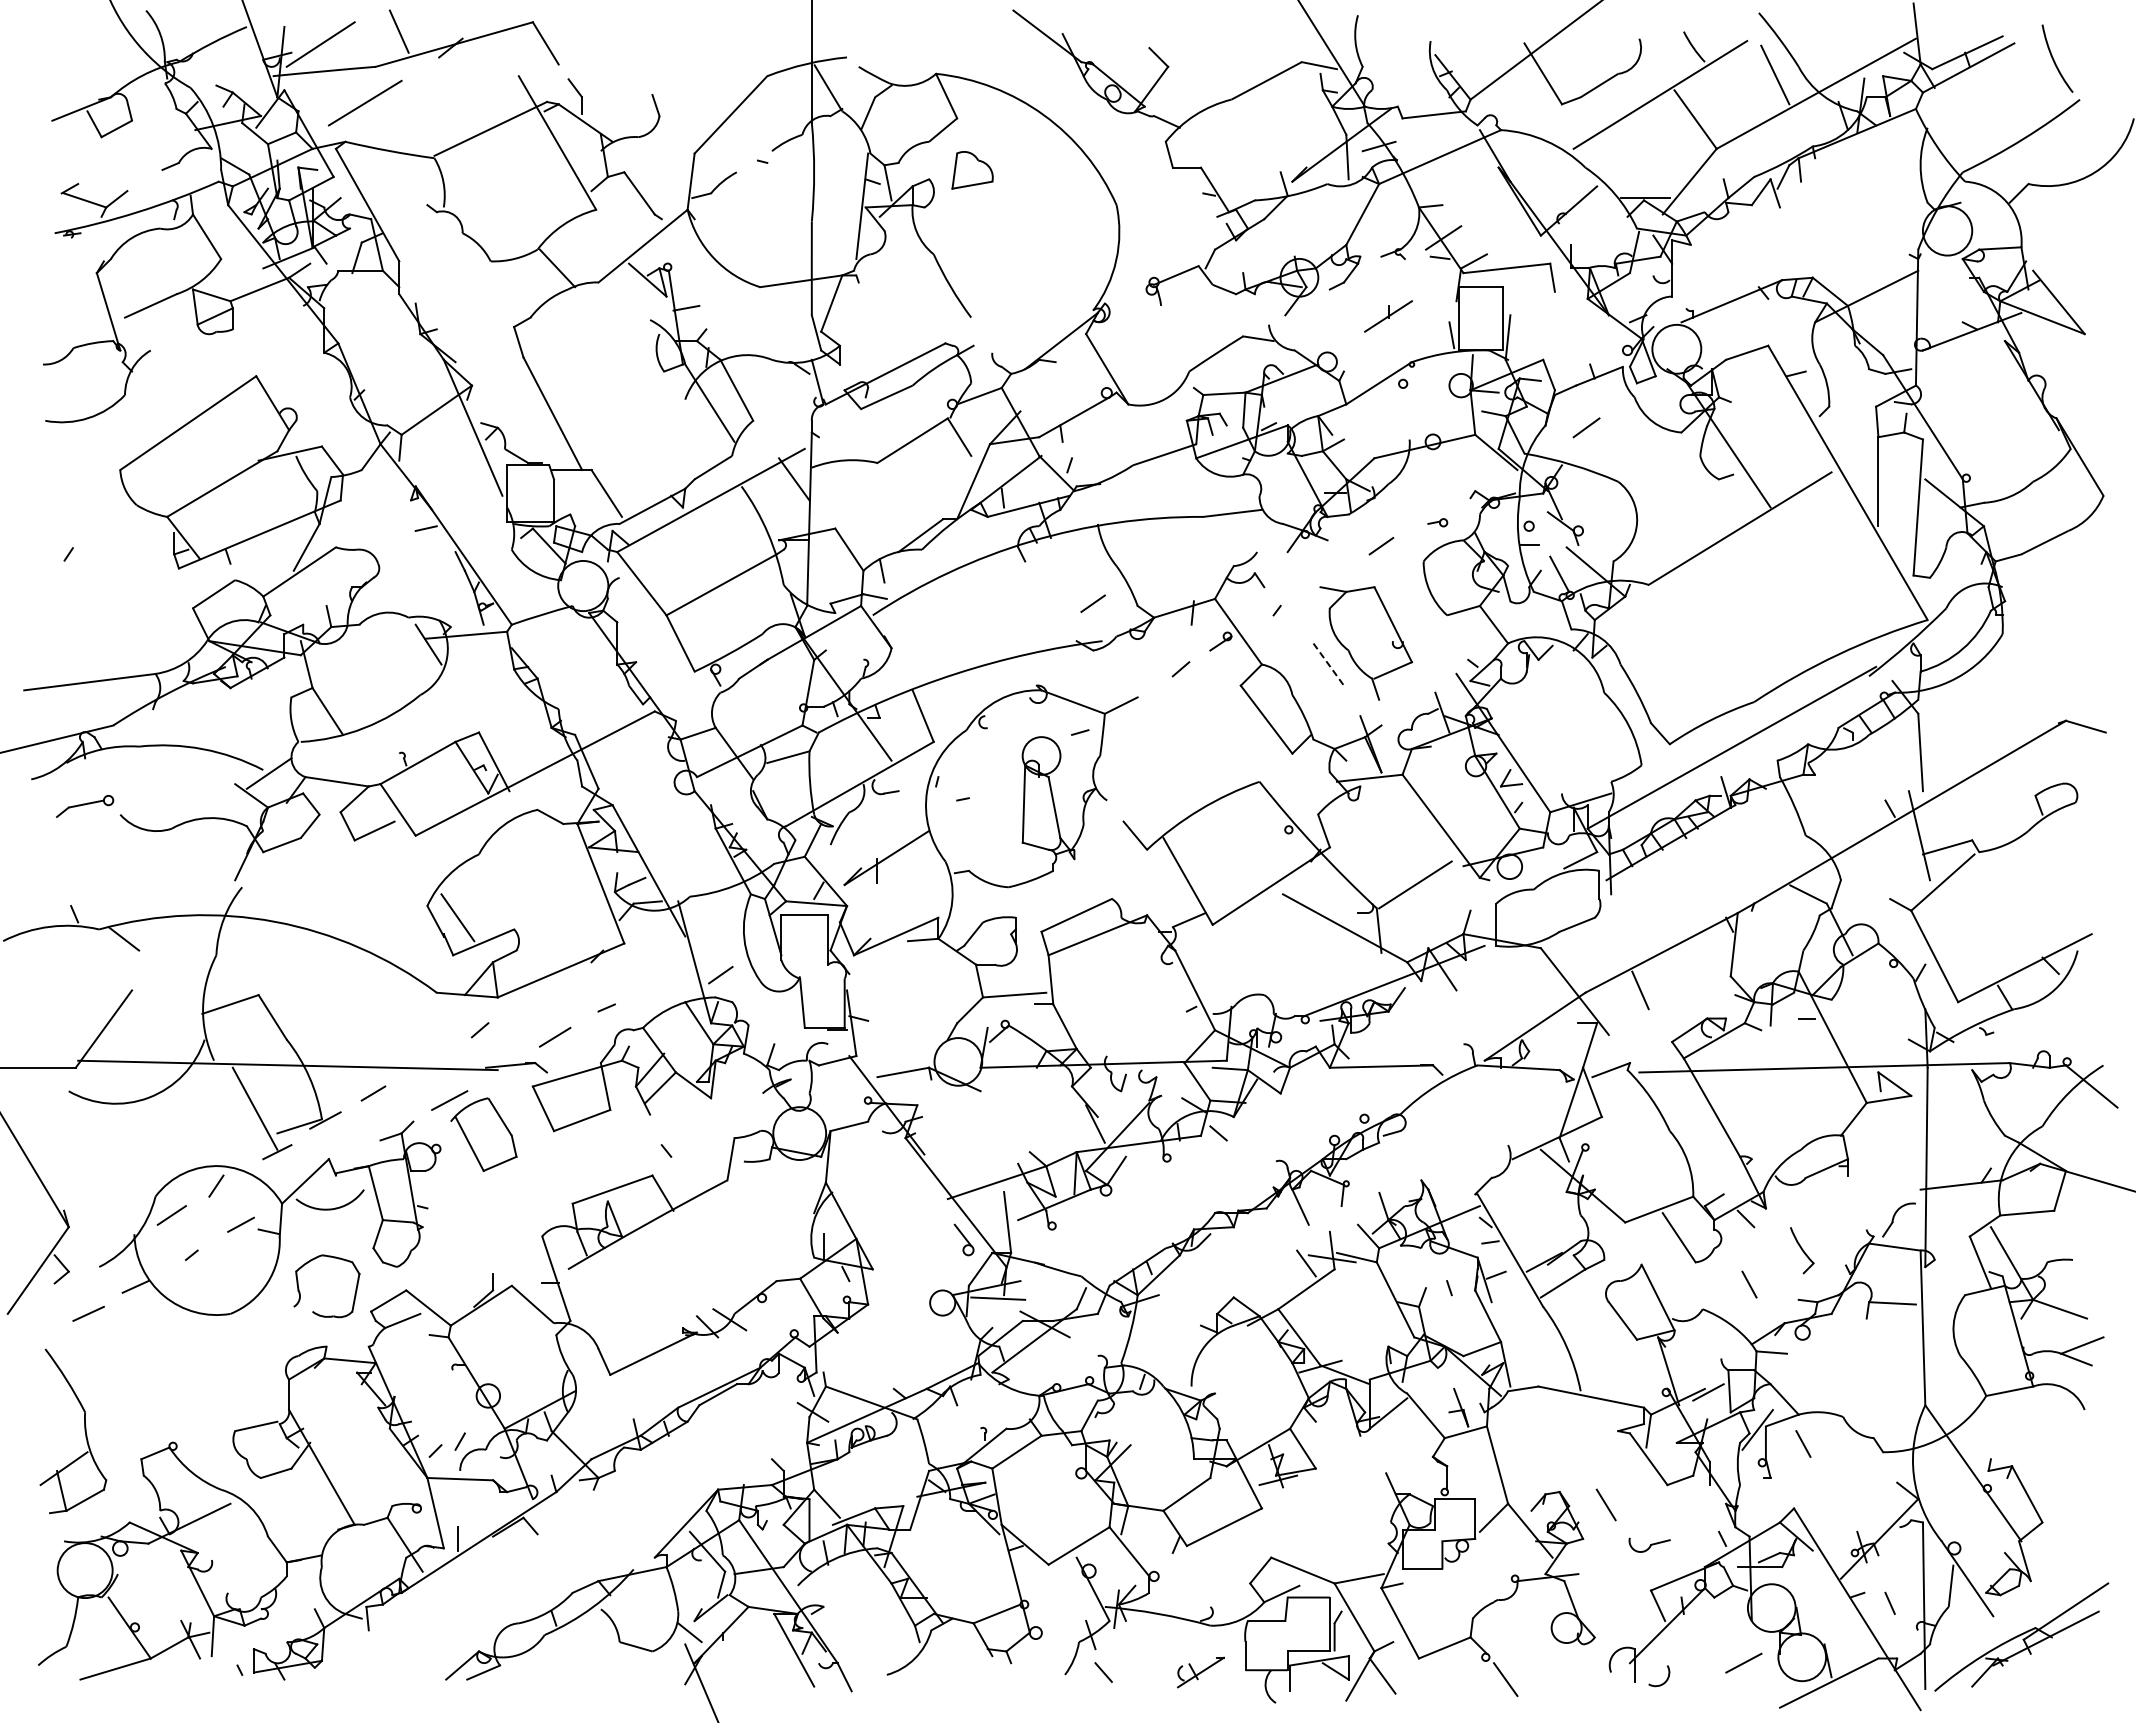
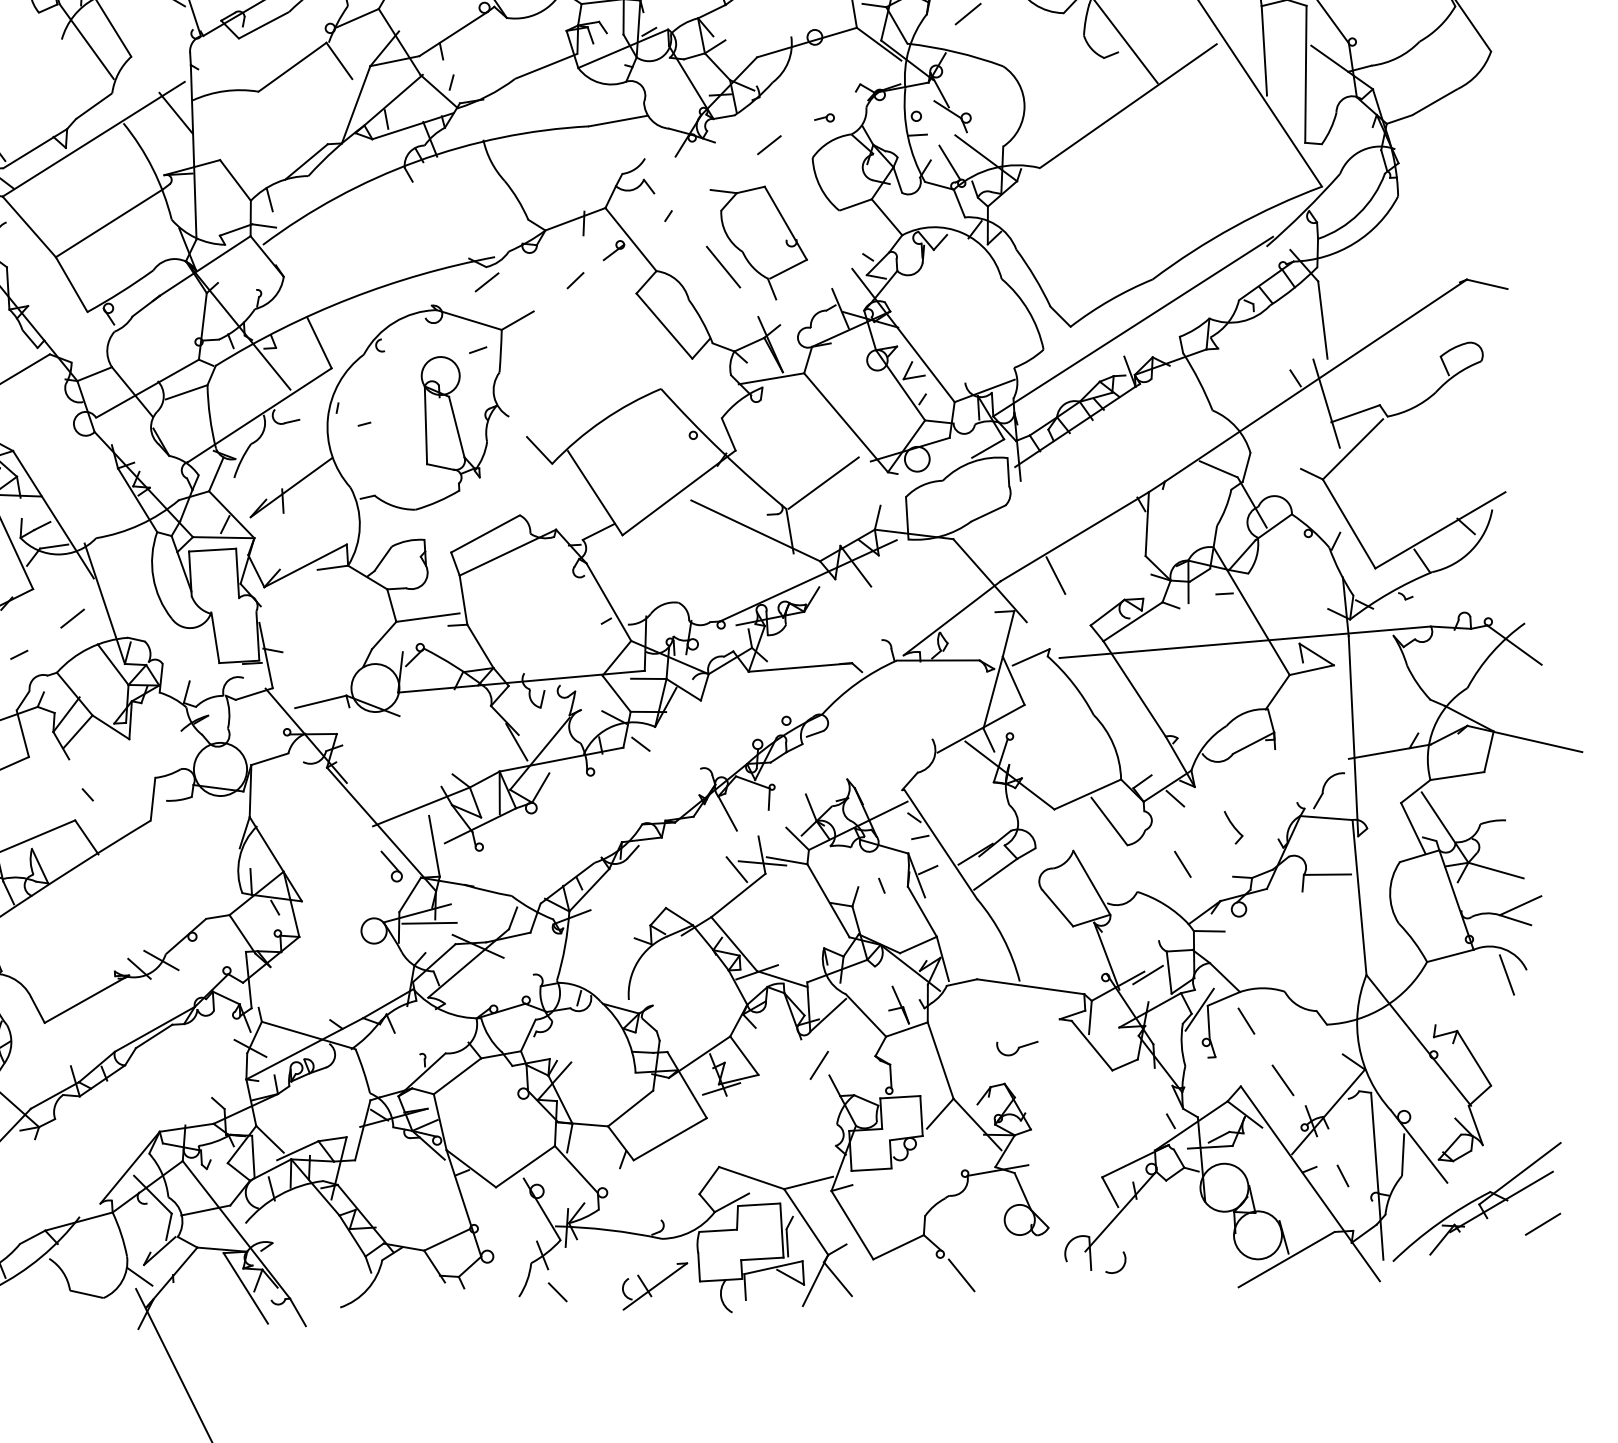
line: (1092, 603) -> (486, 282), moved
line: (1329, 664) -> (724, 267), dashed -> solid
line: (720, 974) -> (72, 618), moved
part: (1802, 1251) -> (1234, 827), size x0.71
line: (2064, 1413) -> (1506, 974), added
line: (1376, 1462) -> (819, 1065), added
line: (1605, 1504) -> (1282, 1079), moved
part: (1649, 1544) -> (1017, 1047), moved
line: (1743, 1662) -> (1542, 1223), moved
part: (1200, 1672) -> (654, 1286), size x1.43

